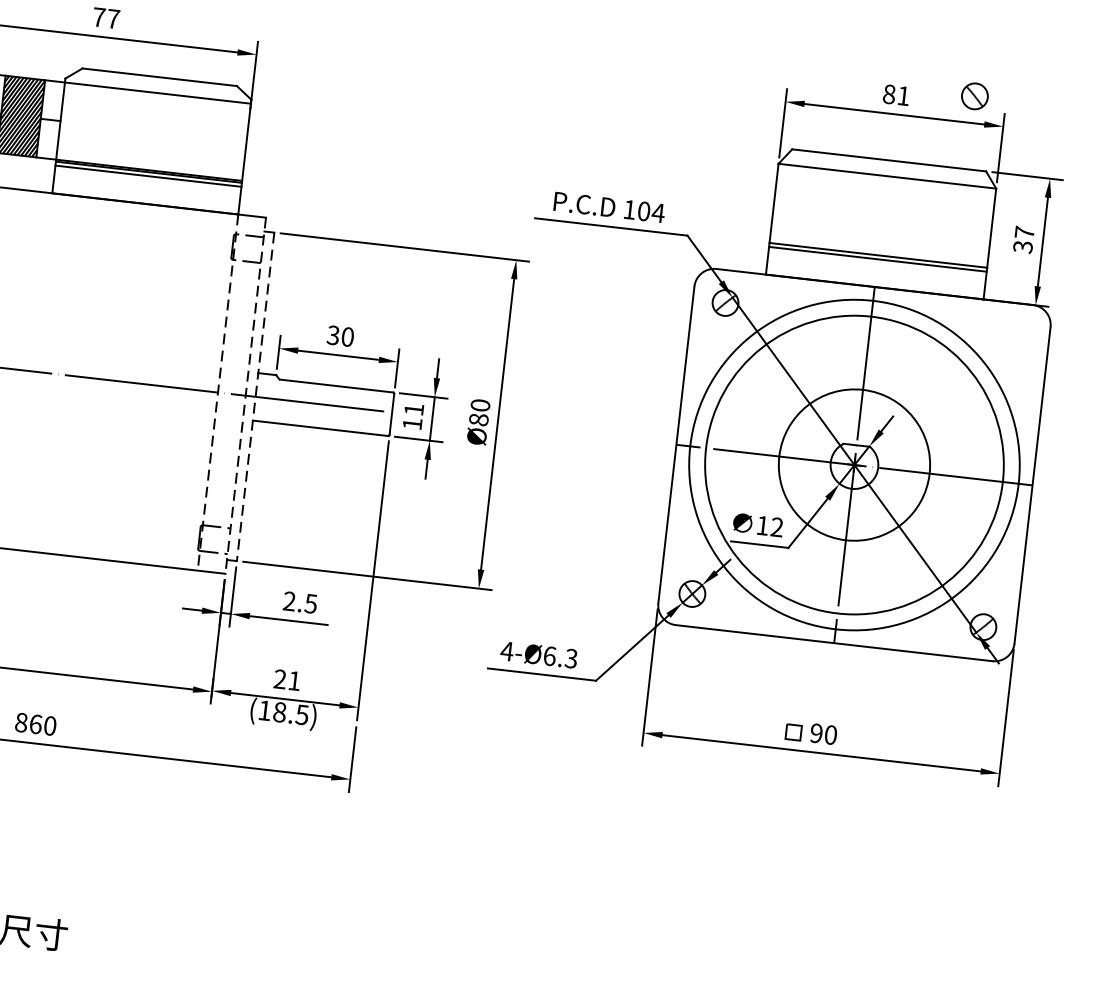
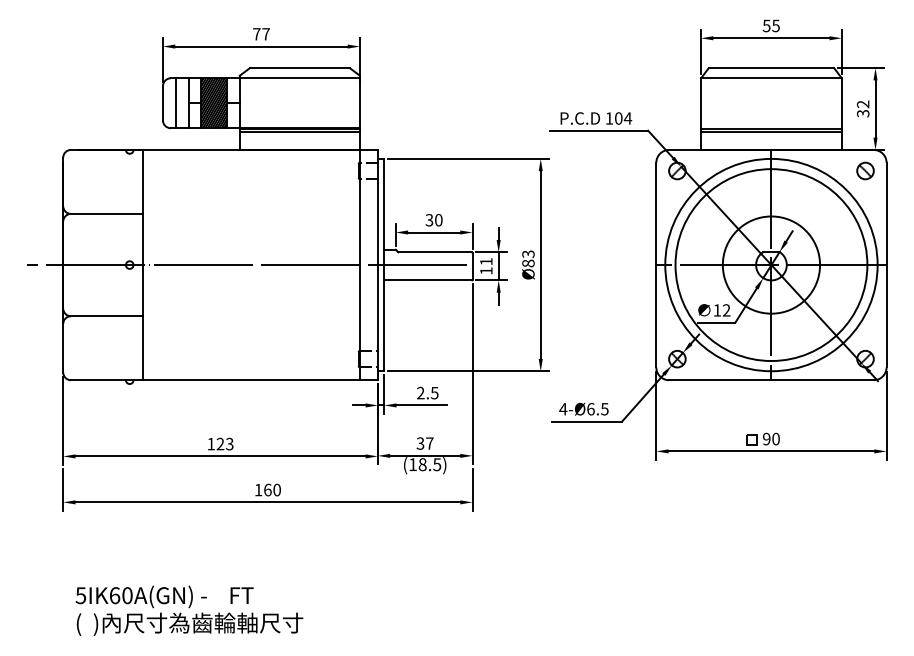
text: (895, 94) -> (770, 25), 81 -> 55
part: (974, 95) -> (865, 170), moved
text: (1023, 232) -> (862, 104), 37 -> 32
line: (217, 393) -> (359, 265), dashed -> solid
line: (245, 396) -> (377, 265), dashed -> solid
line: (255, 397) -> (384, 265), dashed -> solid
text: (480, 405) -> (528, 254), Ø80 -> Ø83
text: (570, 657) -> (604, 408), 4-Ø6.3 -> 4-Ø6.5
text: (286, 679) -> (424, 443), 21 -> 37
text: (21, 721) -> (258, 489), 860 -> 160

